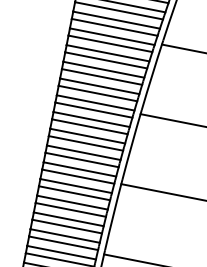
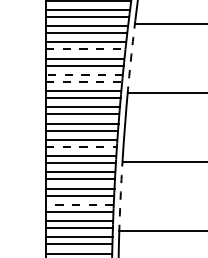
line: (105, 60) -> (85, 49), solid -> dashed
arc: (152, 74) -> (131, 54), solid -> dashed
line: (98, 85) -> (83, 74), solid -> dashed
line: (98, 93) -> (84, 81), solid -> dashed
line: (82, 159) -> (81, 146), solid -> dashed
arc: (113, 214) -> (120, 192), solid -> dashed
line: (68, 218) -> (79, 204), solid -> dashed

